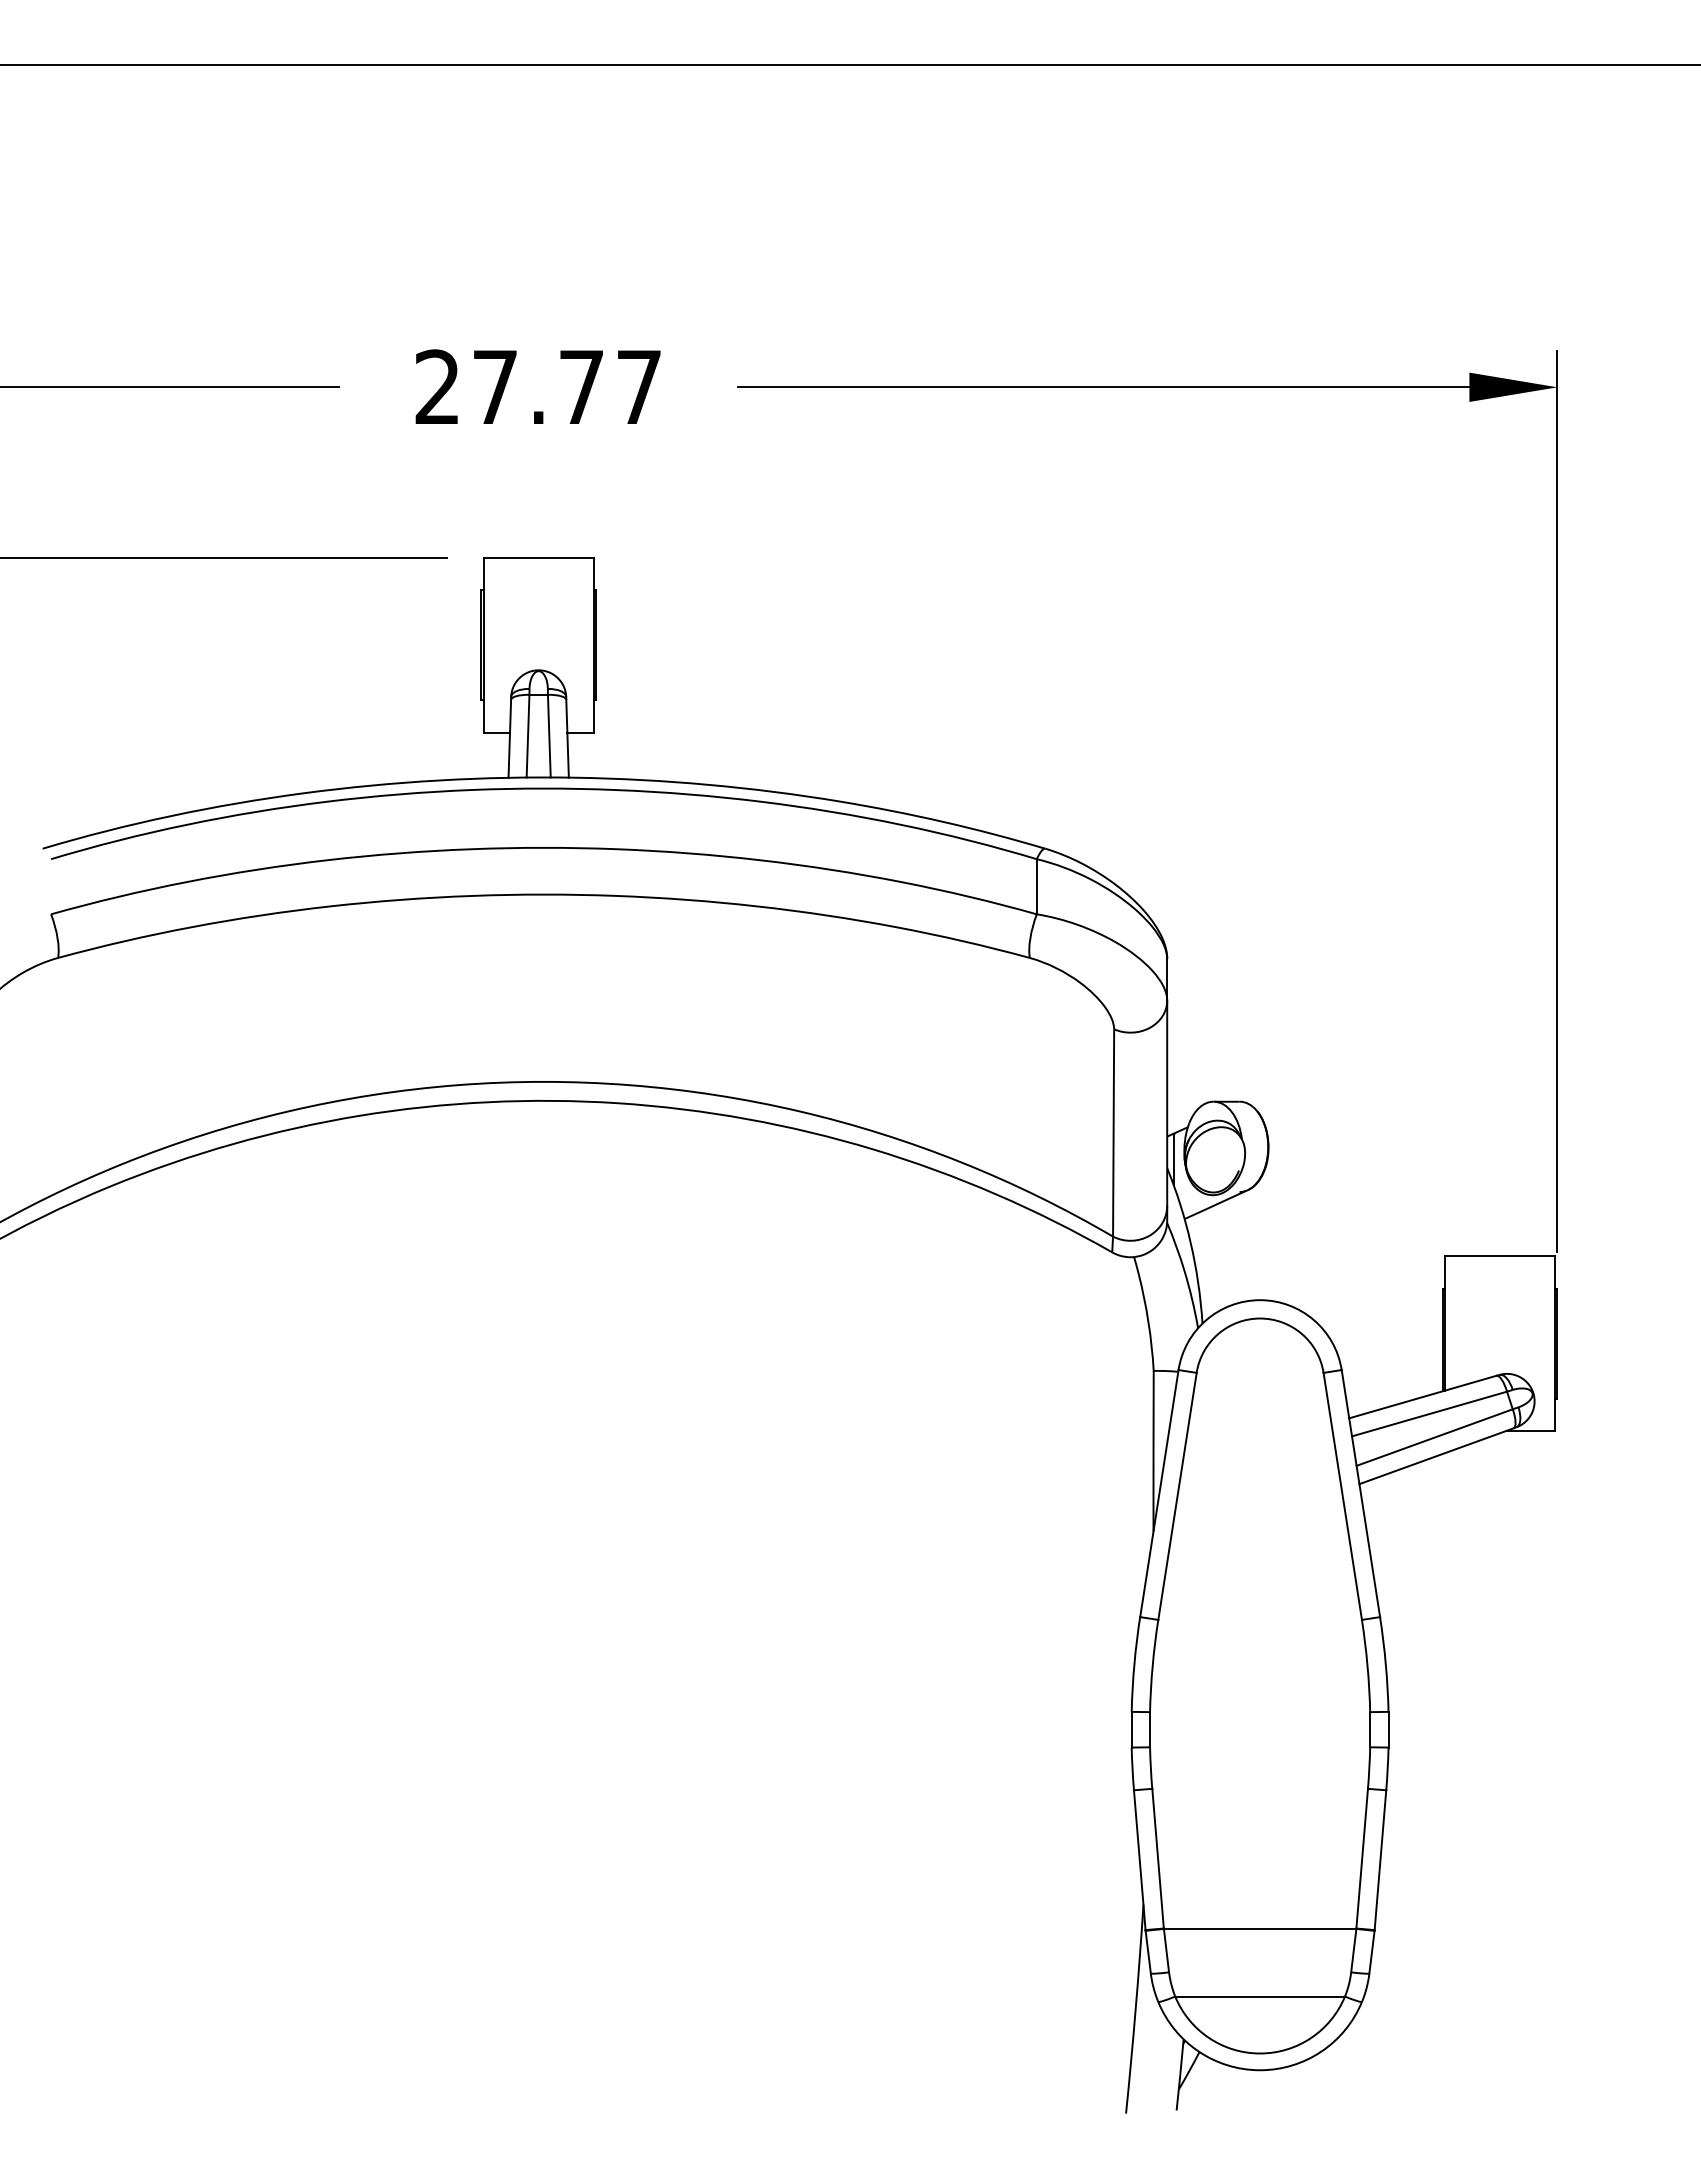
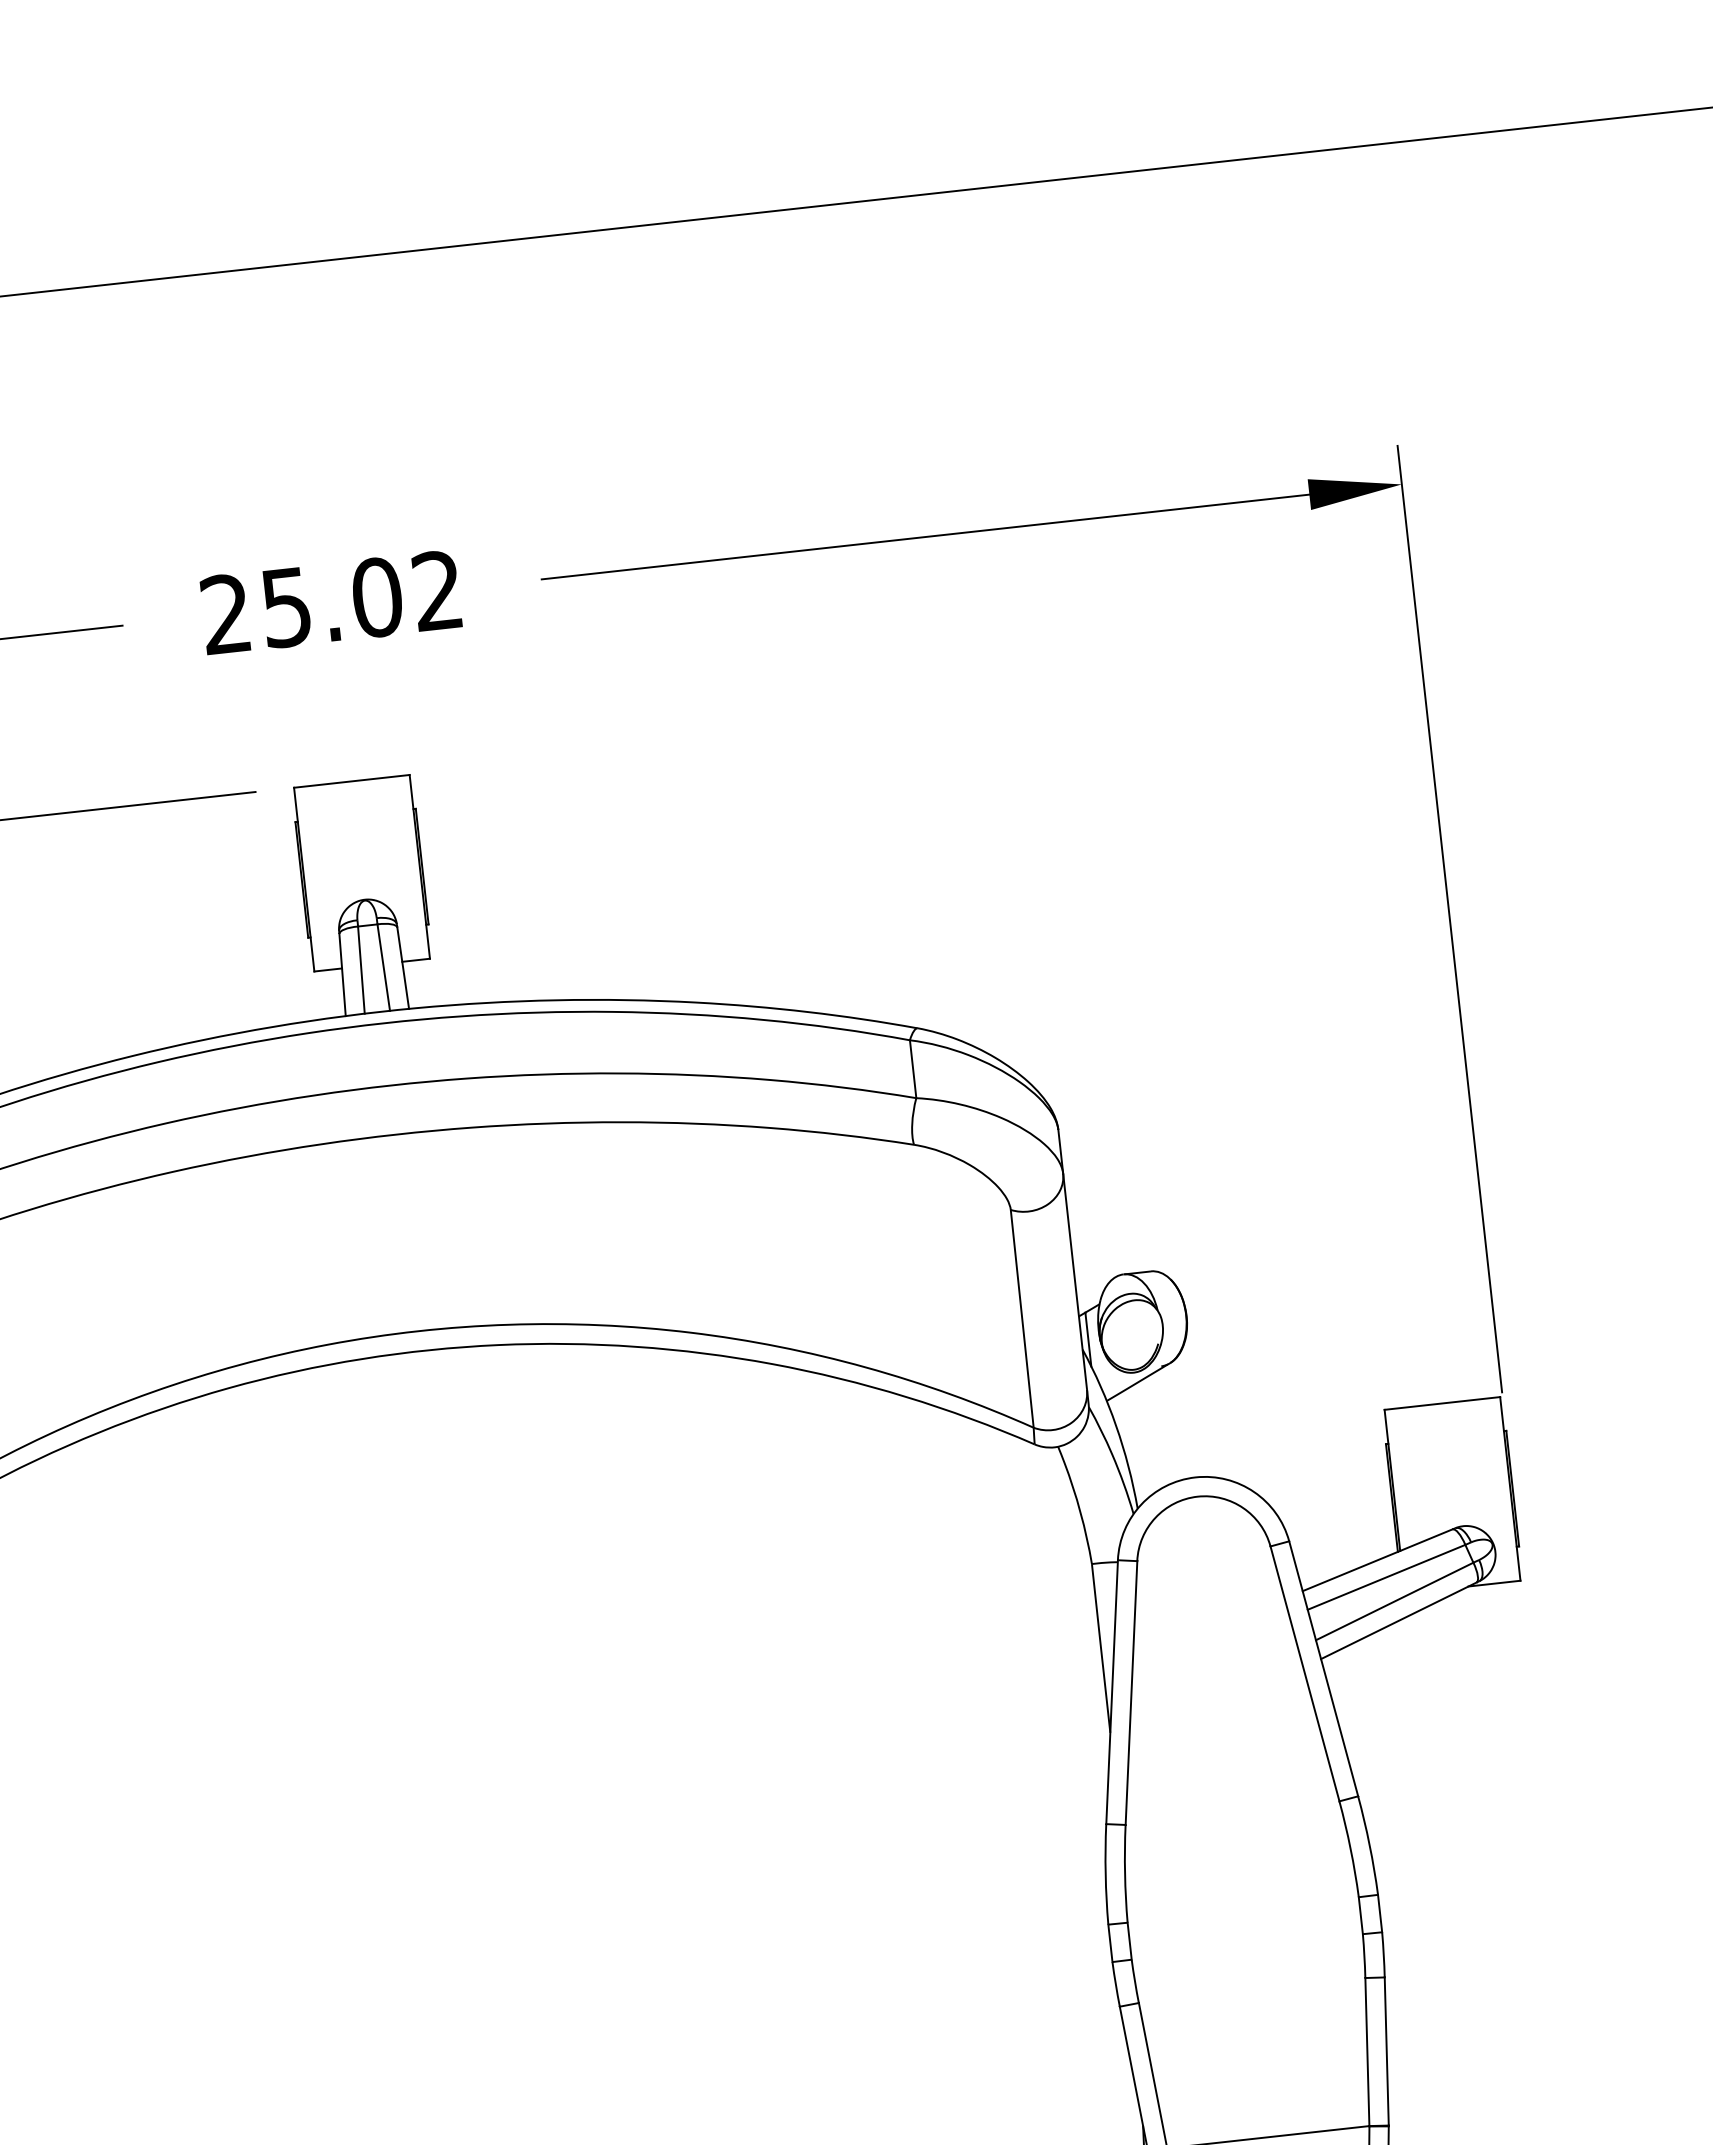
text: (566, 387) -> (361, 599), 27.77 -> 25.02

